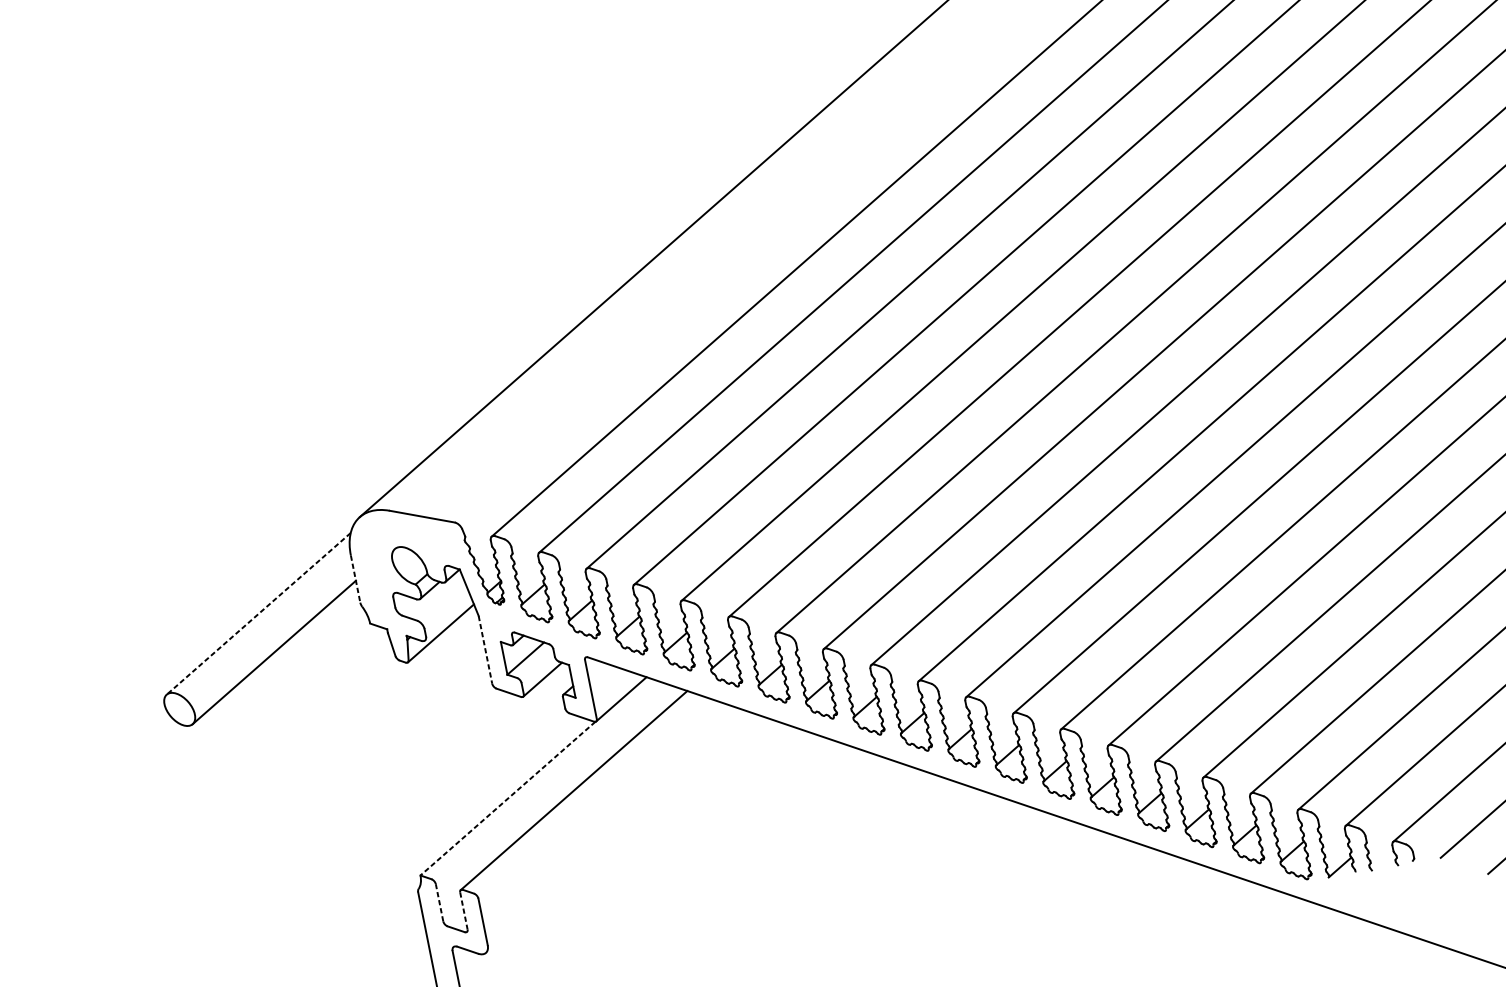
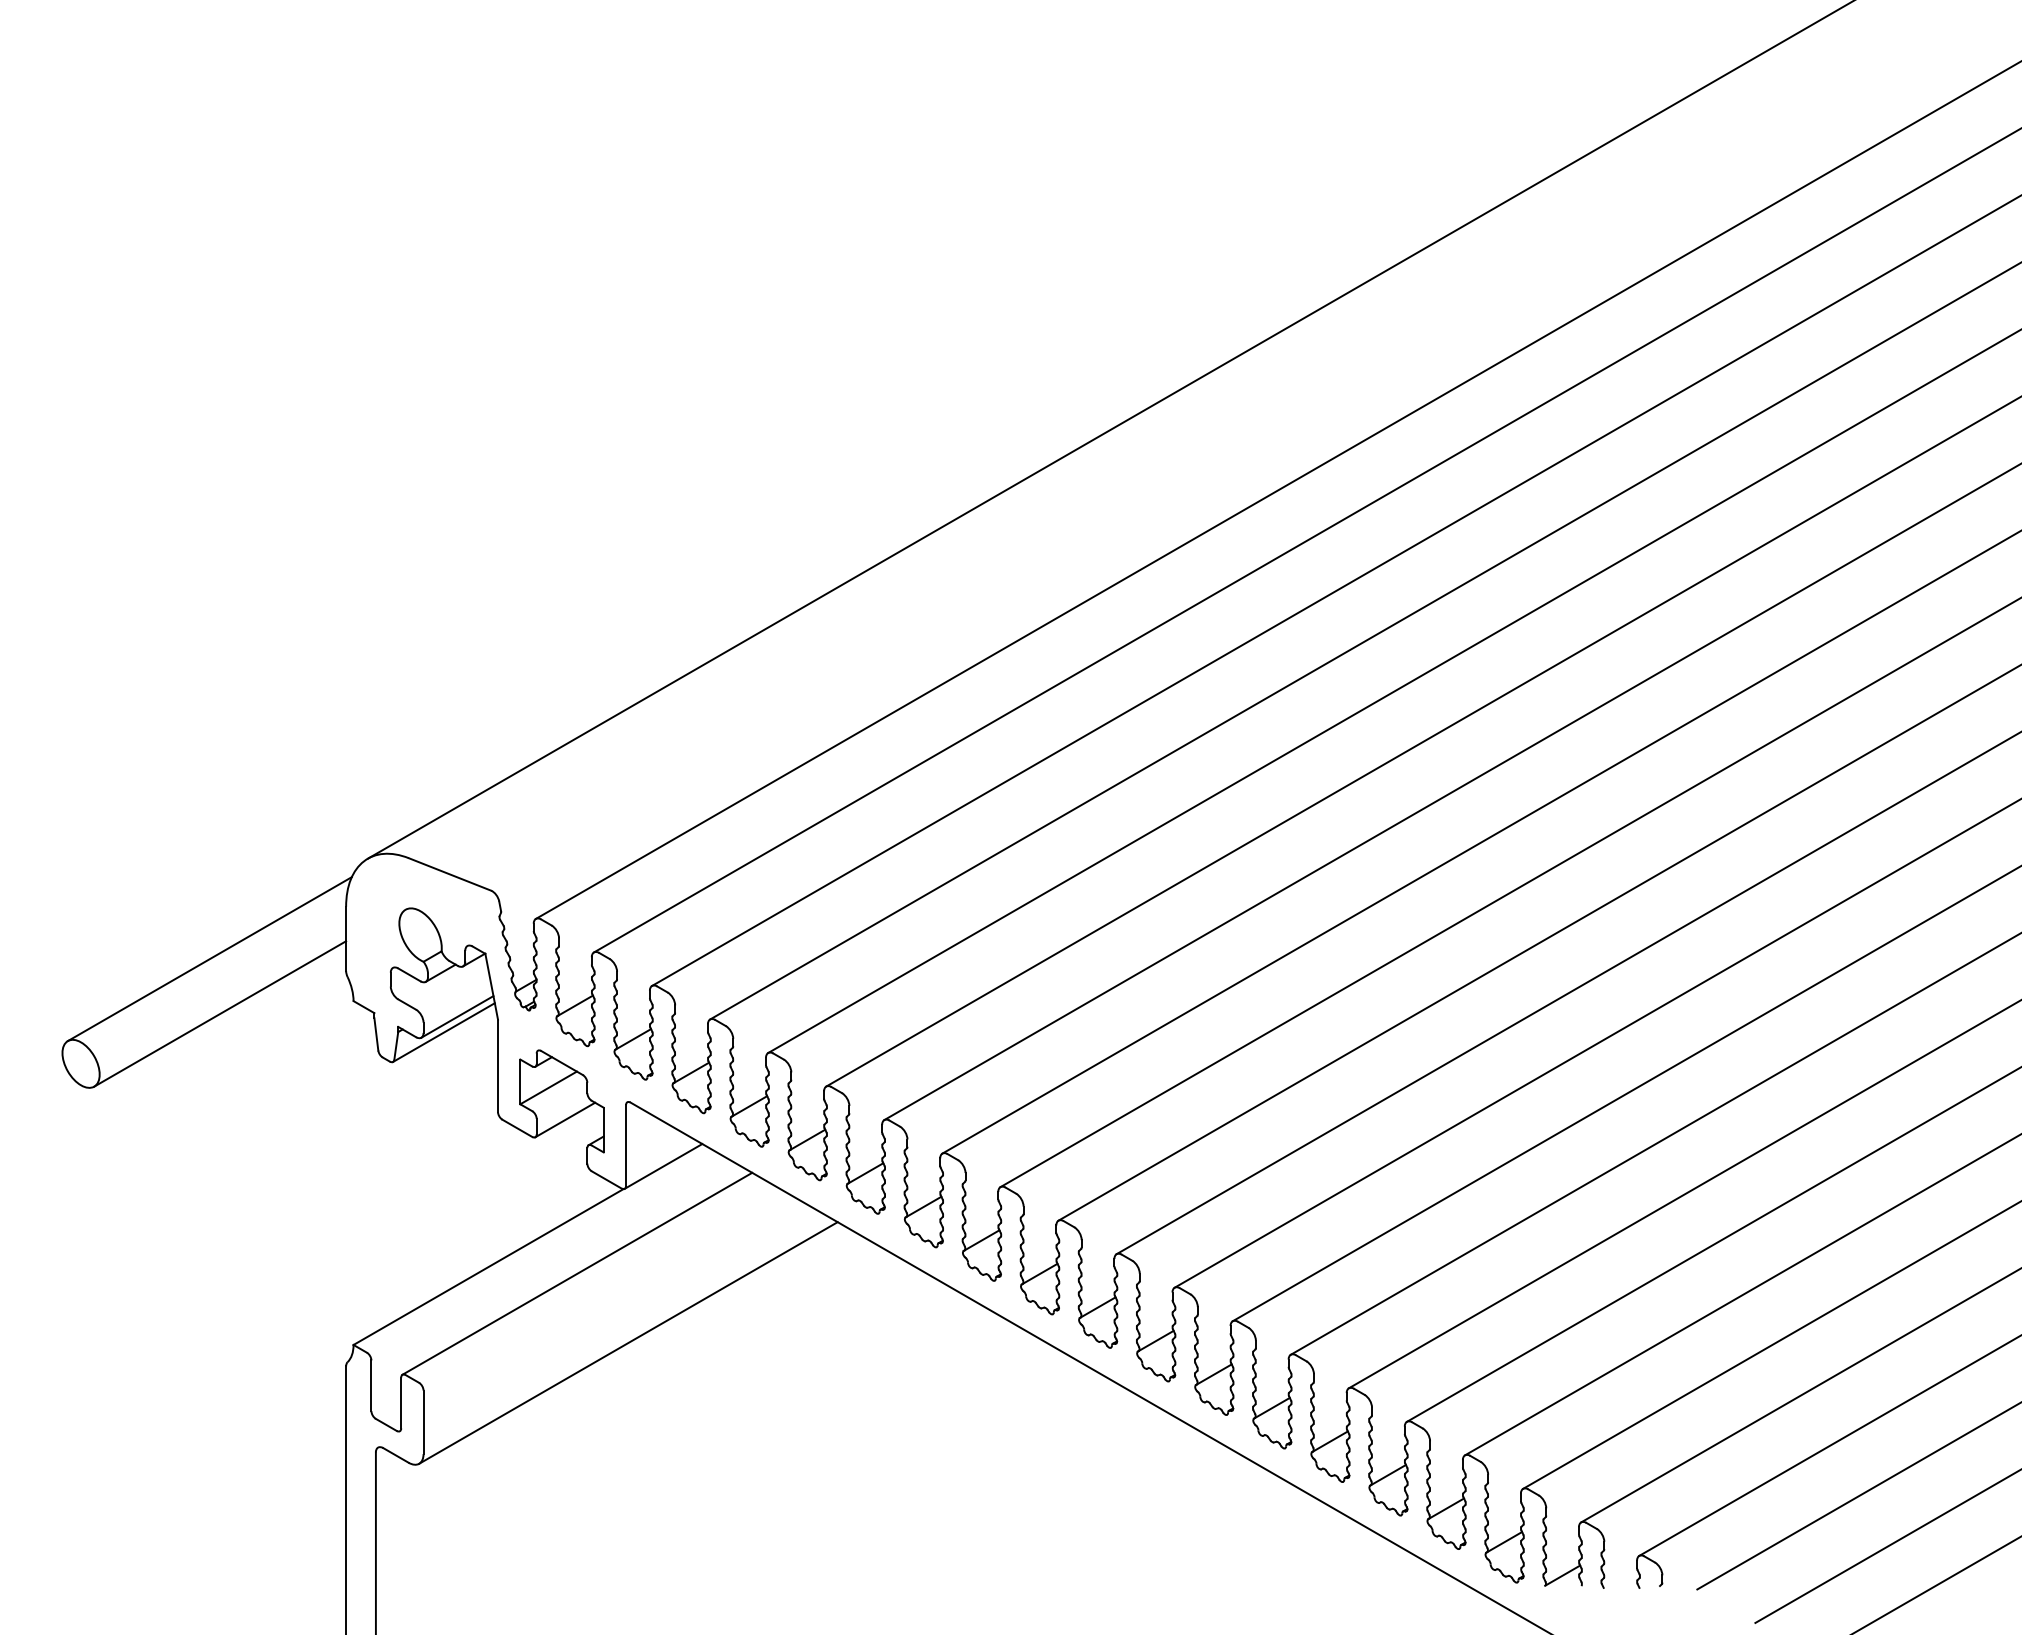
line: (355, 579) -> (346, 939), dashed -> solid
line: (258, 614) -> (209, 959), dashed -> solid
line: (448, 619) -> (457, 1016), added
line: (485, 650) -> (498, 1066), dashed -> solid
line: (508, 798) -> (488, 1267), dashed -> solid
line: (621, 833) -> (628, 1342), added
line: (439, 902) -> (371, 1385), dashed -> solid
line: (464, 911) -> (401, 1403), dashed -> solid

